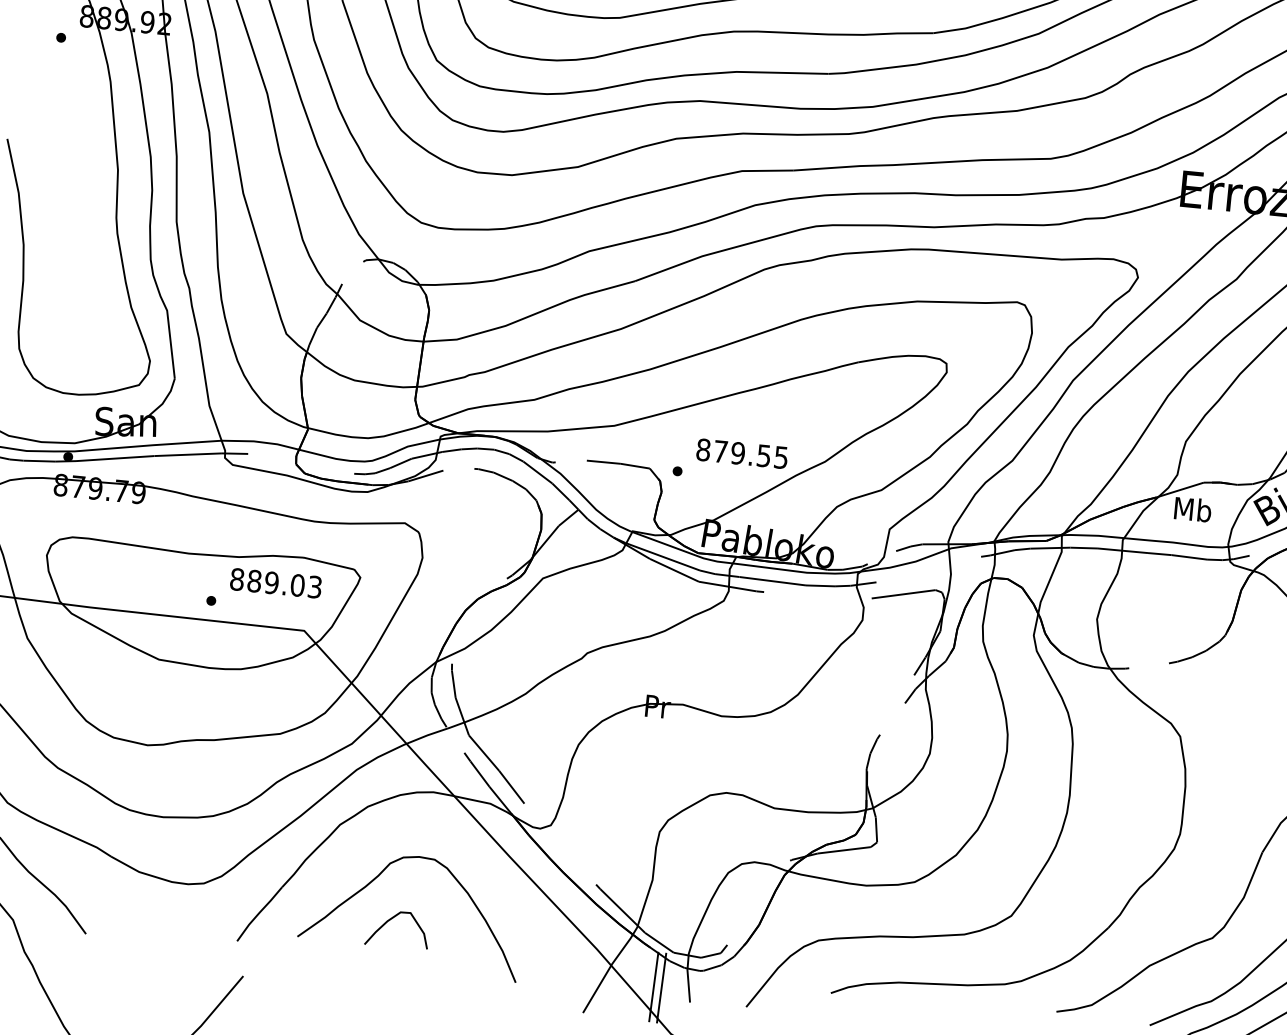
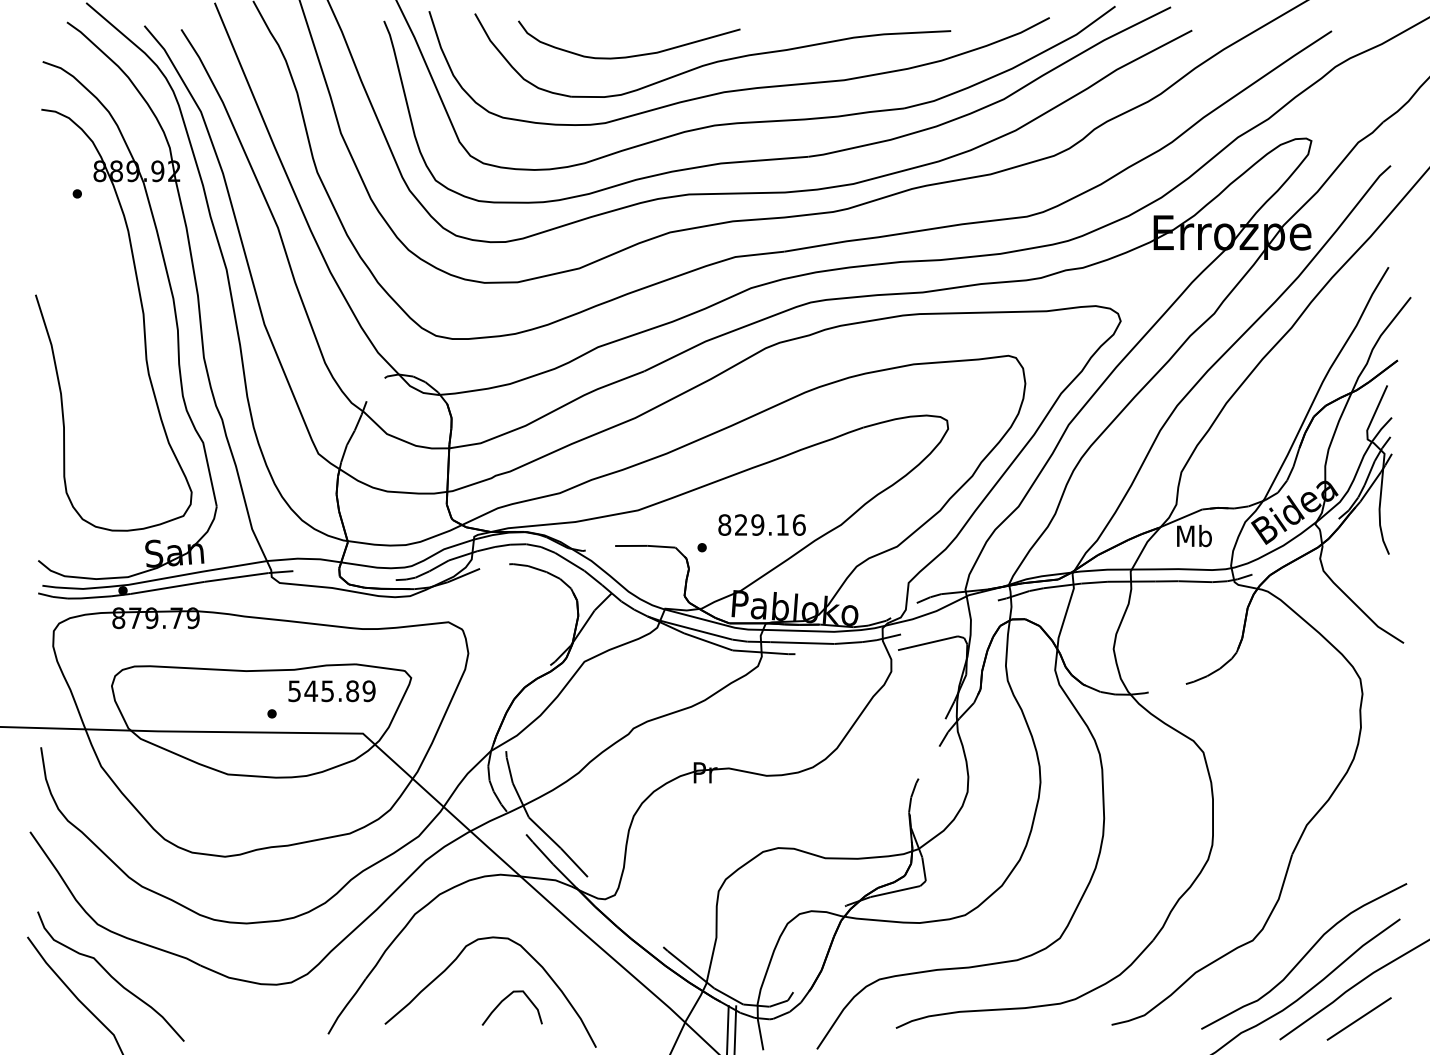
text: (751, 454) -> (770, 524), 879.55 -> 829.16
text: (275, 583) -> (331, 691), 889.03 -> 545.89
curve: (390, 920) -> (504, 1000), moved

